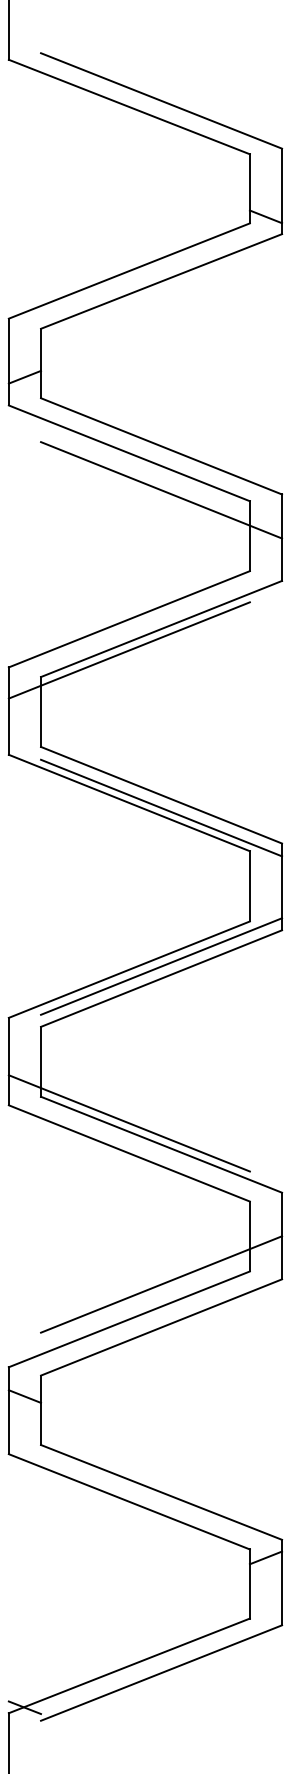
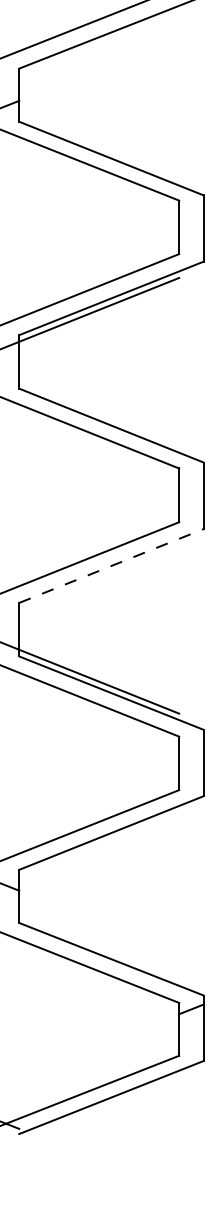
line: (161, 490) -> (111, 192), removed
line: (161, 807) -> (111, 435), removed
line: (161, 966) -> (111, 556), removed
line: (161, 978) -> (111, 565), solid -> dashed
line: (161, 1284) -> (111, 800), removed

